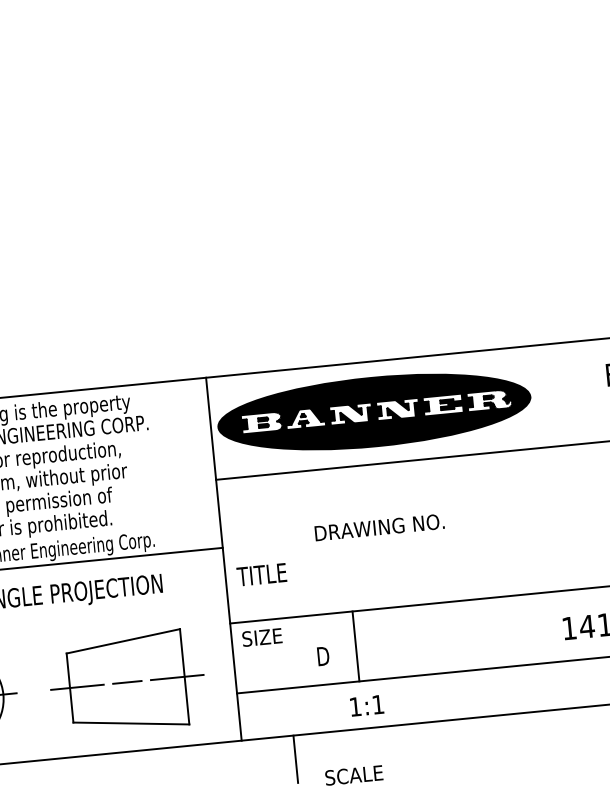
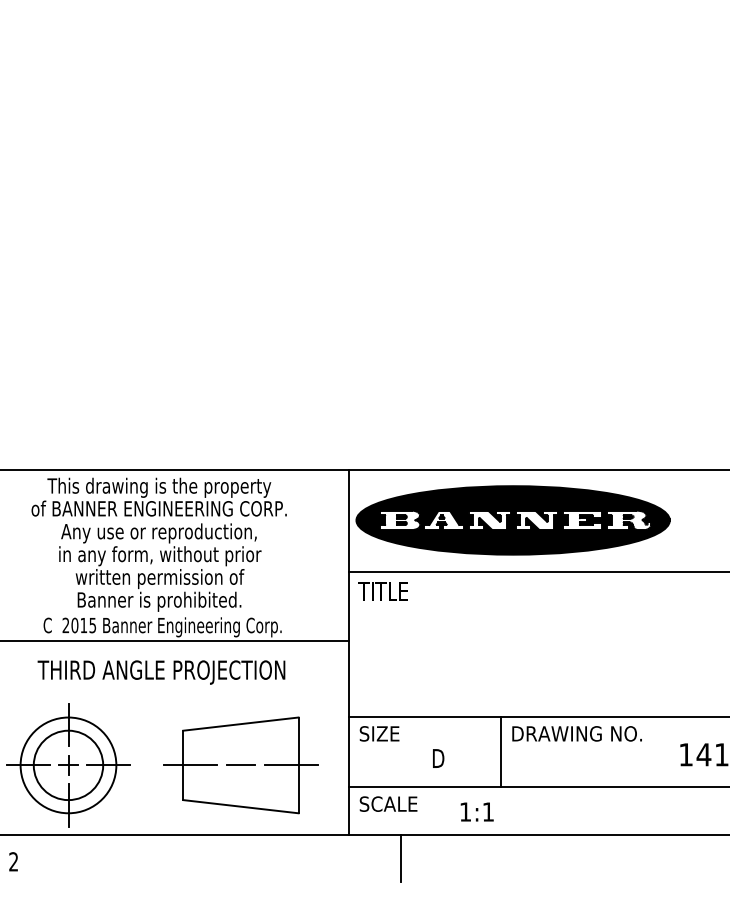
text: (378, 527) -> (576, 733), moved
text: (261, 574) -> (382, 591), moved
line: (355, 646) -> (500, 751), moved
text: (354, 774) -> (388, 803), moved

